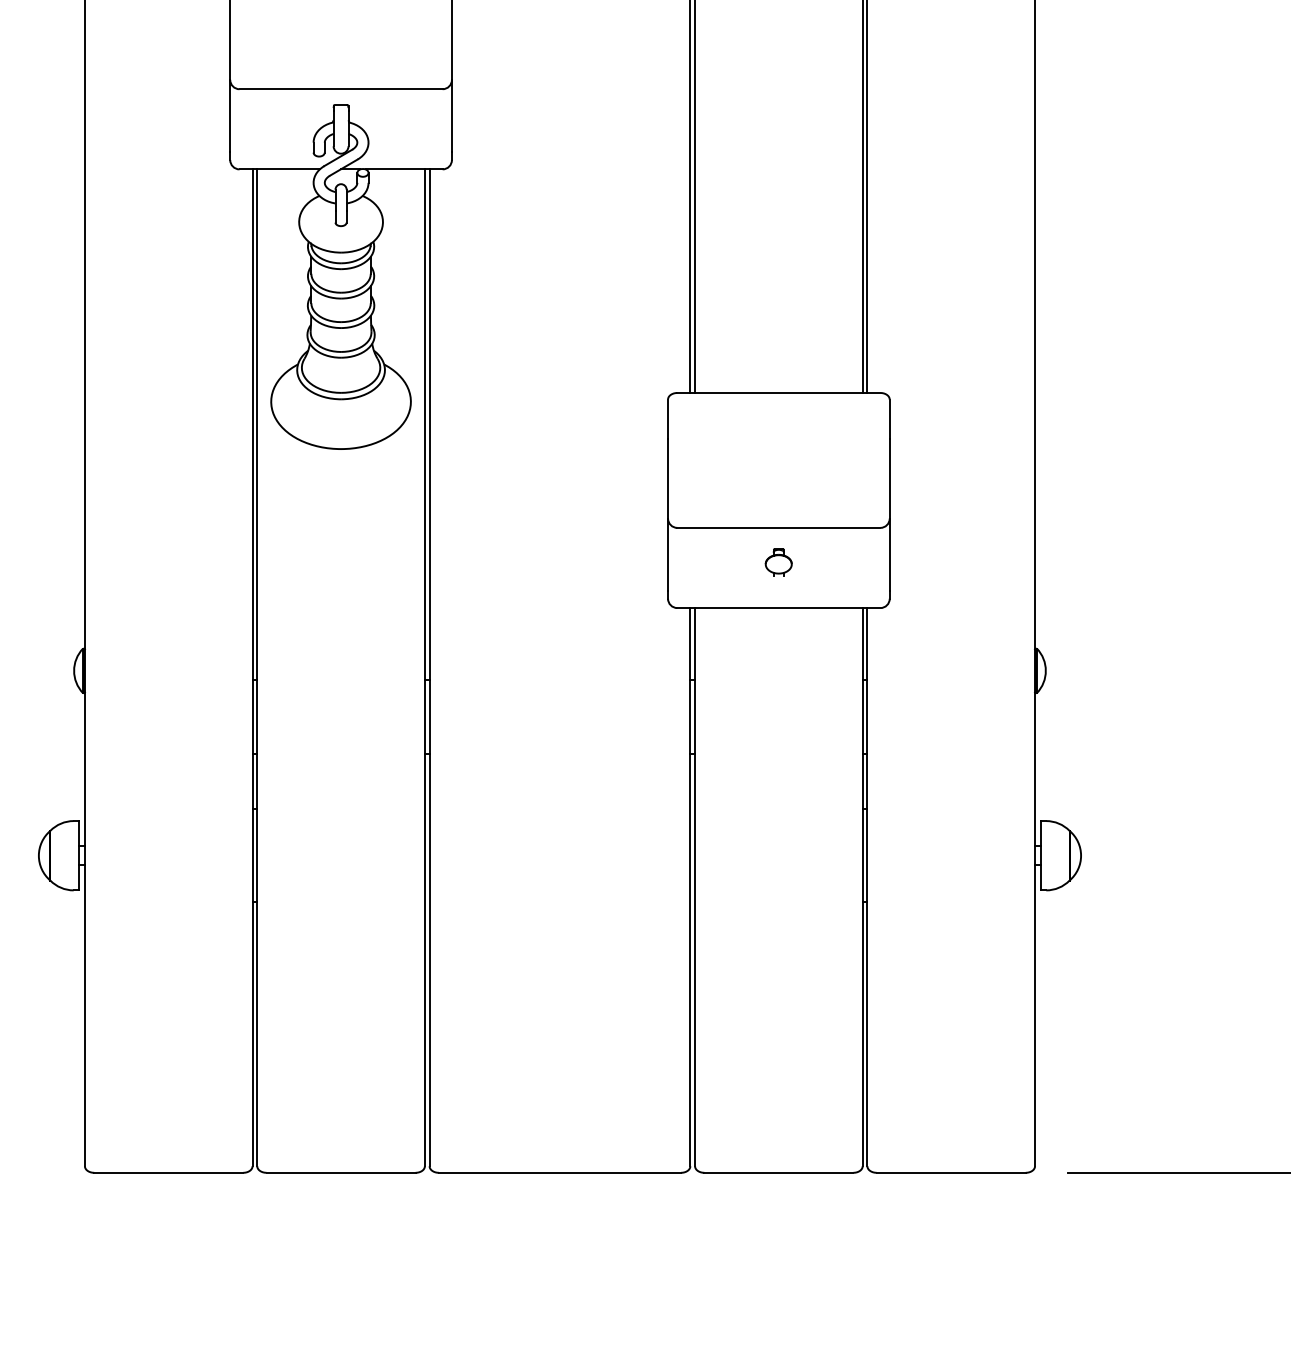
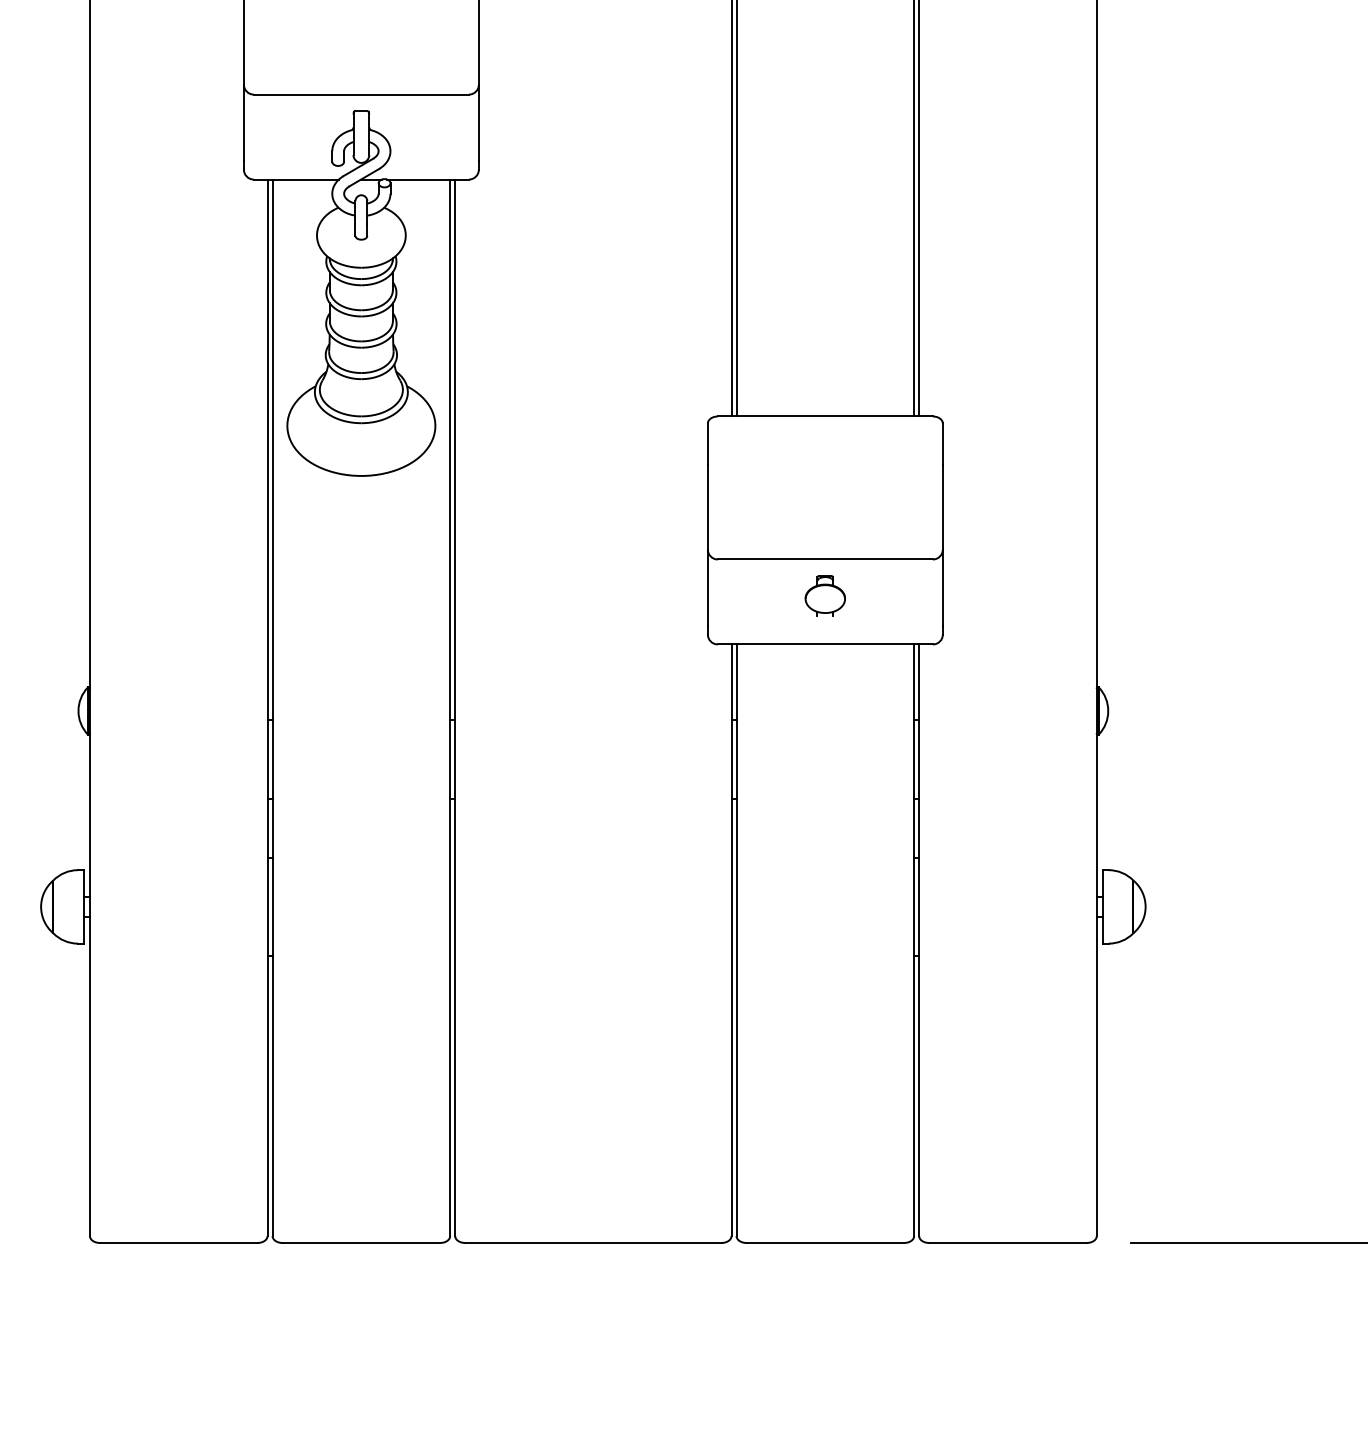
part: (778, 561) -> (824, 595), size x1.43

